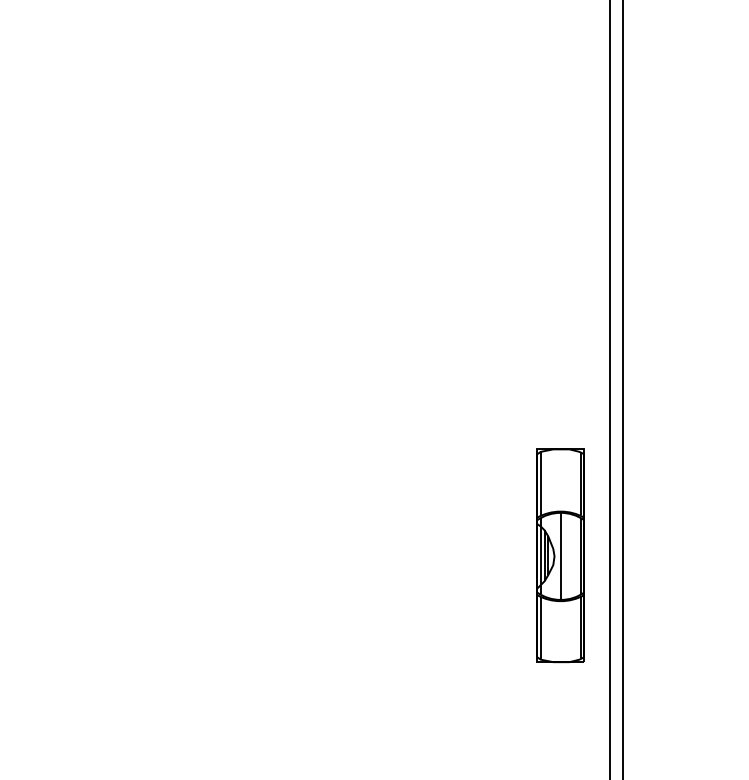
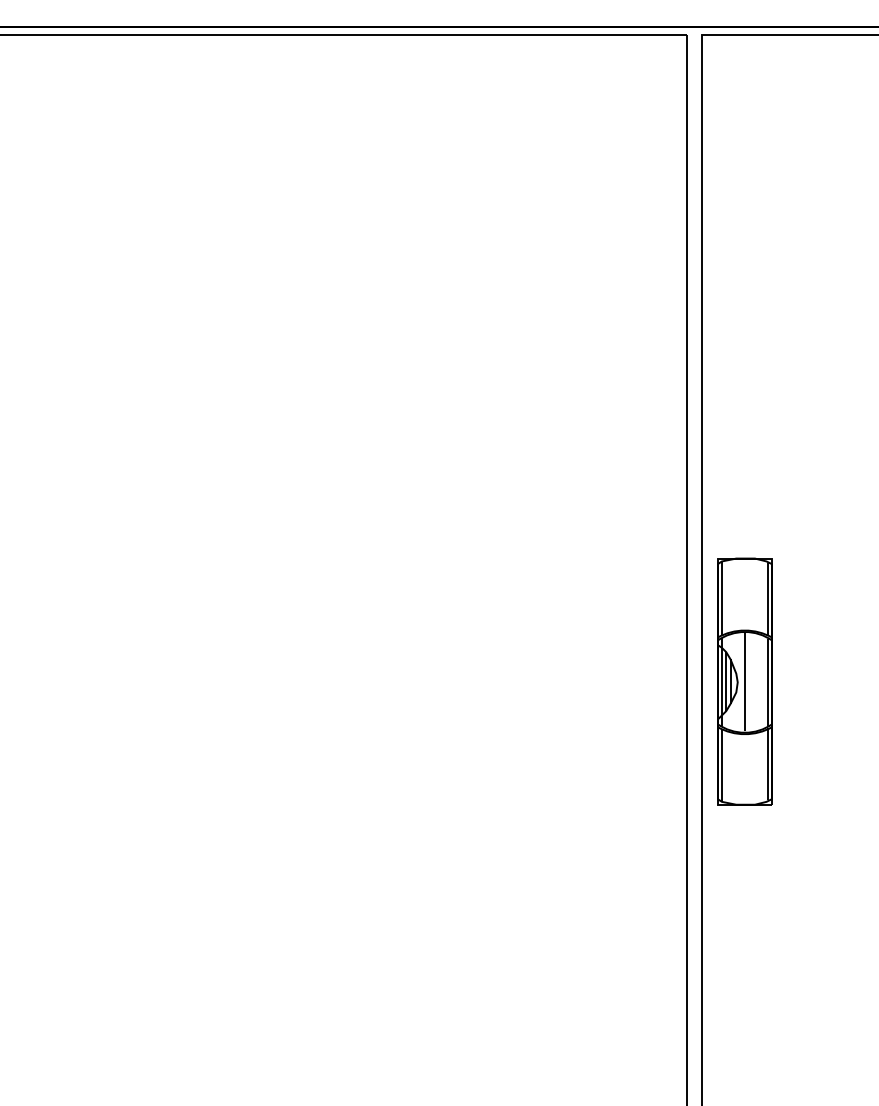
part: (560, 555) -> (744, 681), moved

